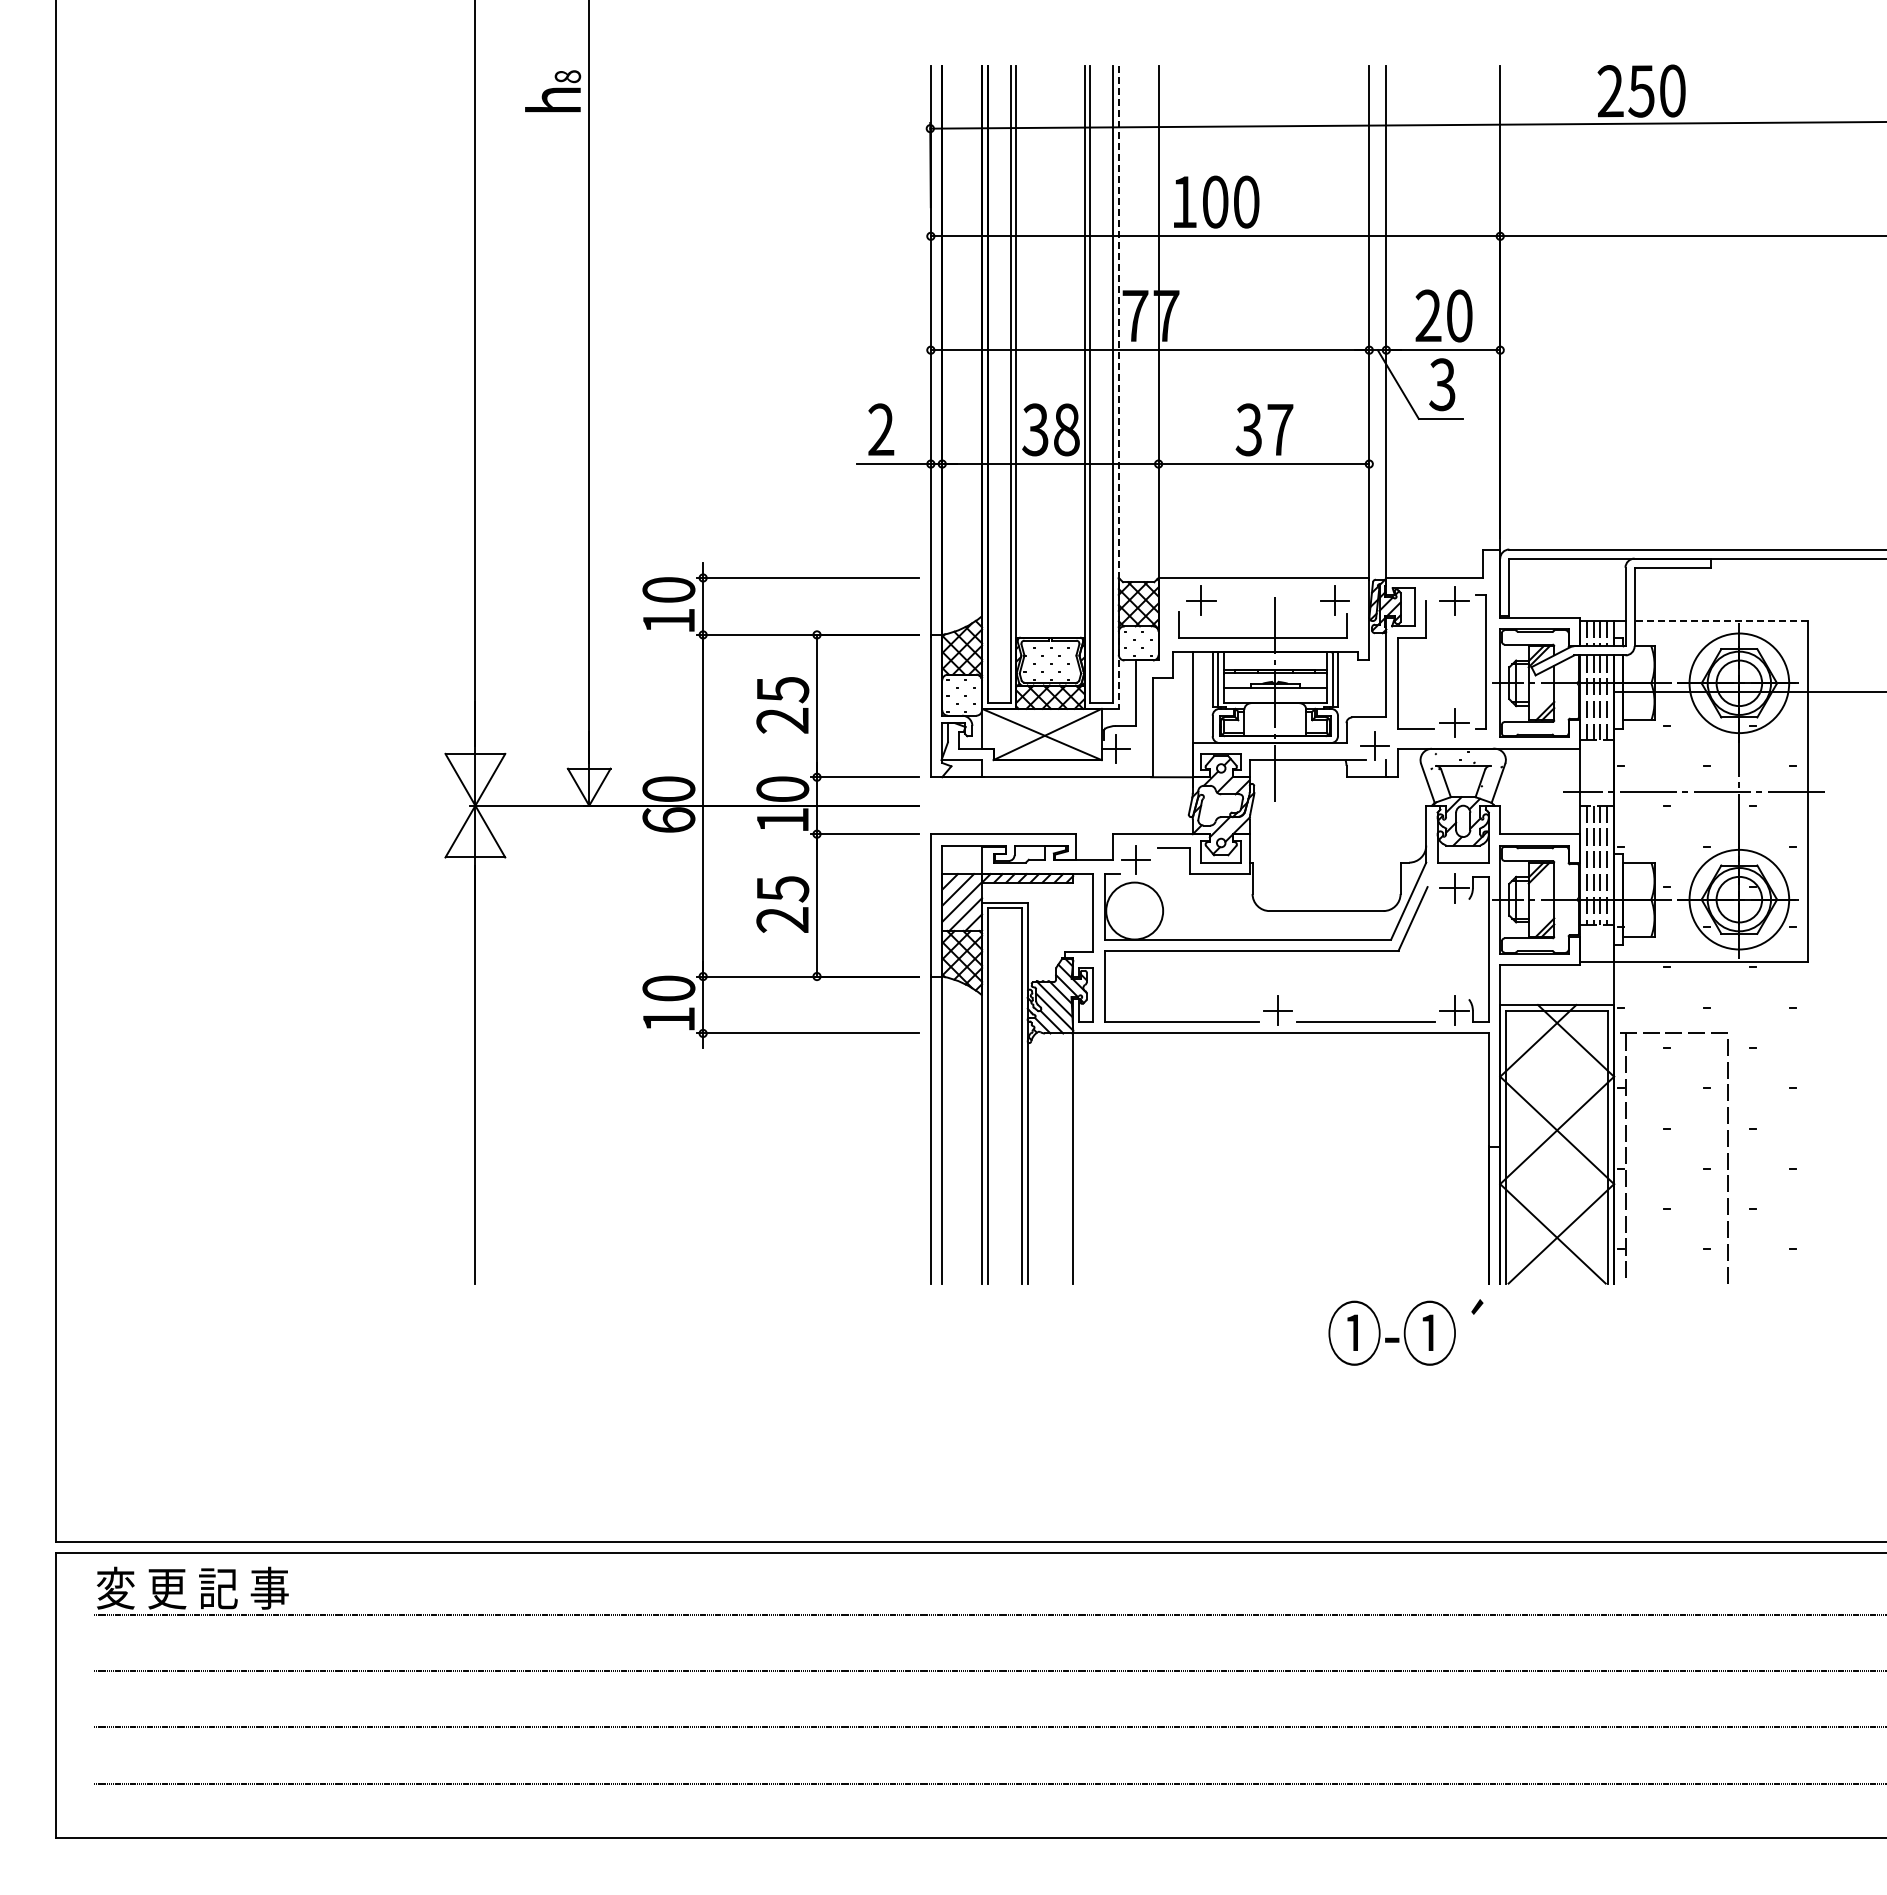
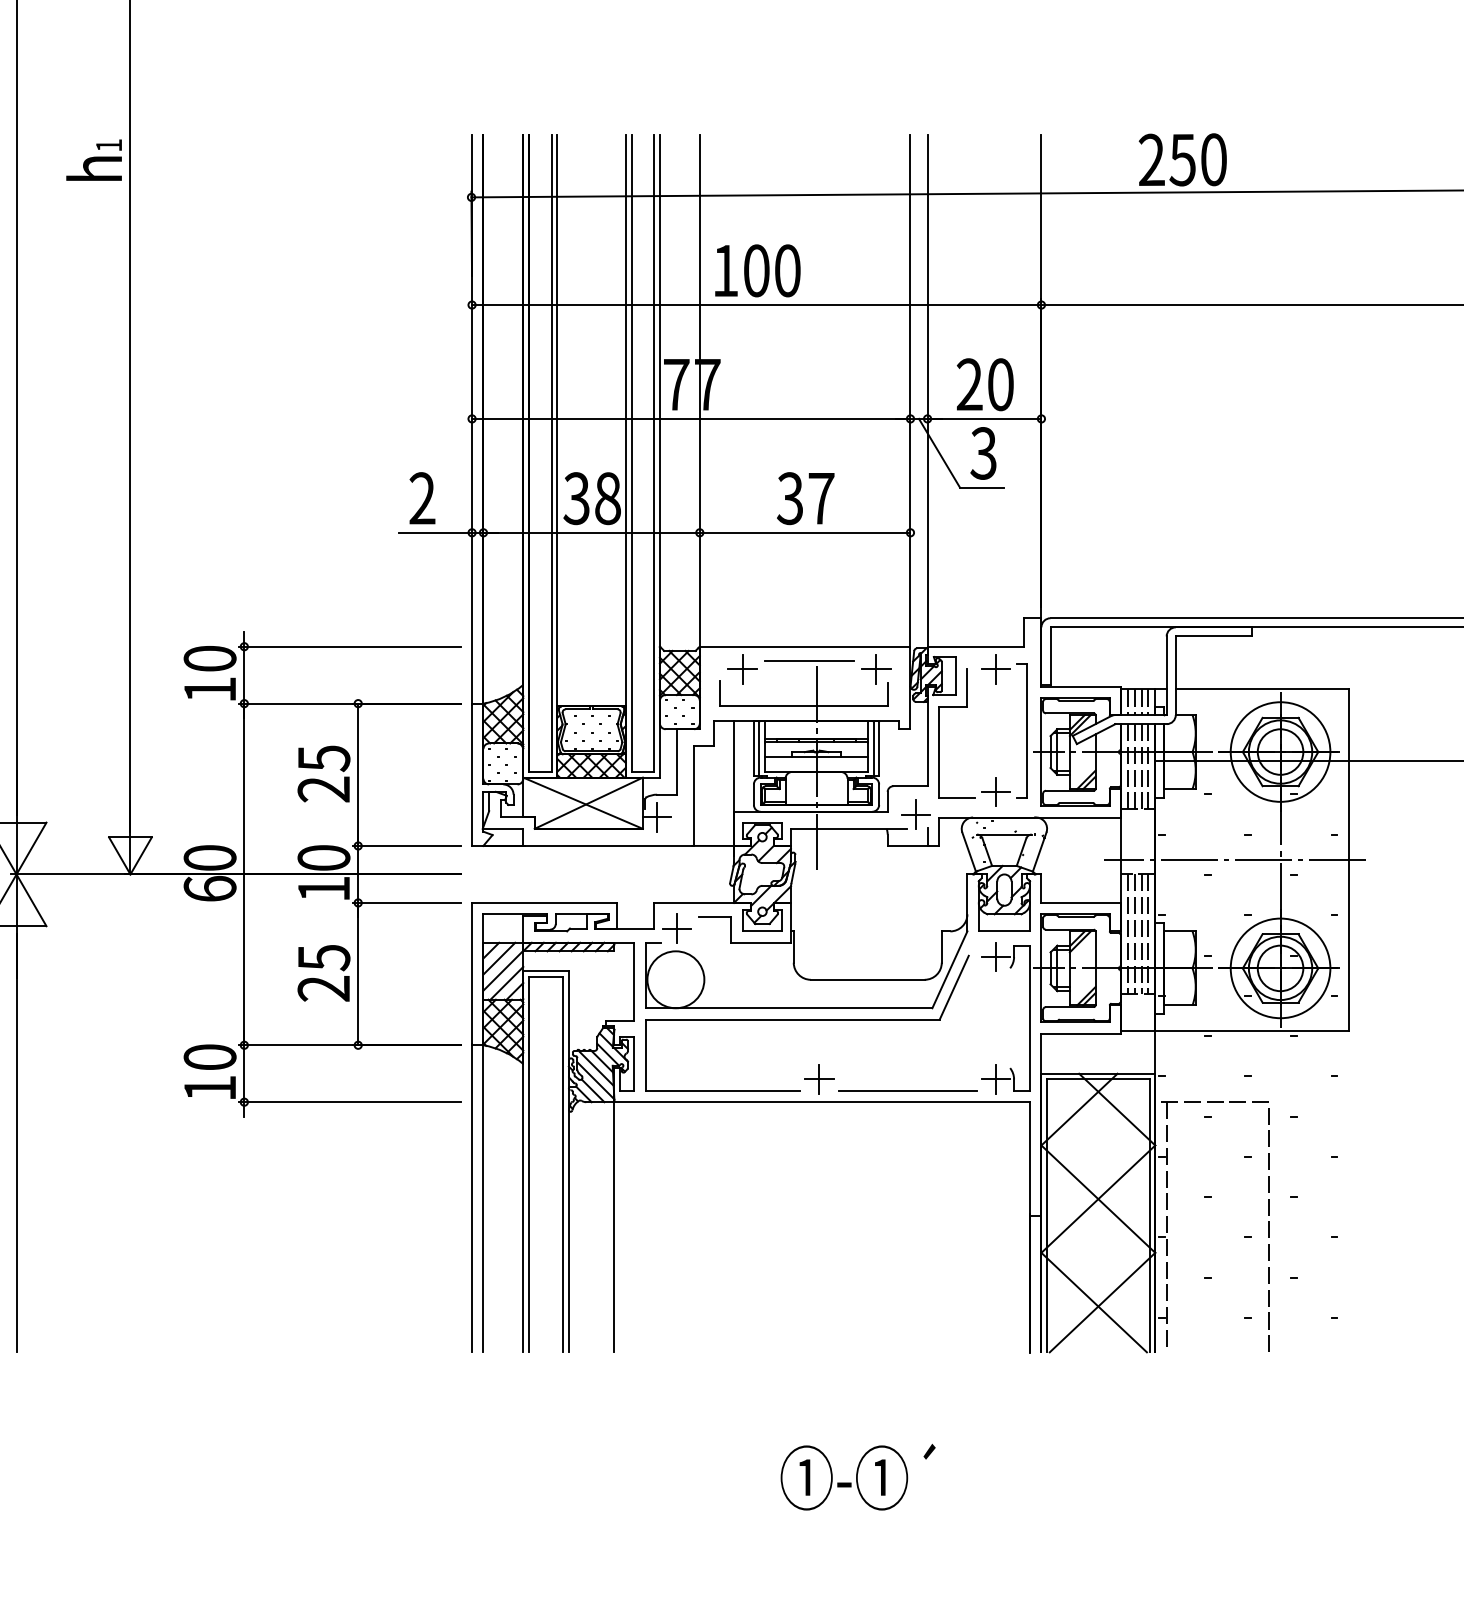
text: (567, 76) -> (108, 145), 8 -> 1
line: (1118, 388) -> (659, 457), dashed -> solid
line: (1267, 592) -> (808, 661), added
line: (1721, 620) -> (1262, 689), dashed -> solid
text: (1405, 1332) -> (857, 1477), moved

